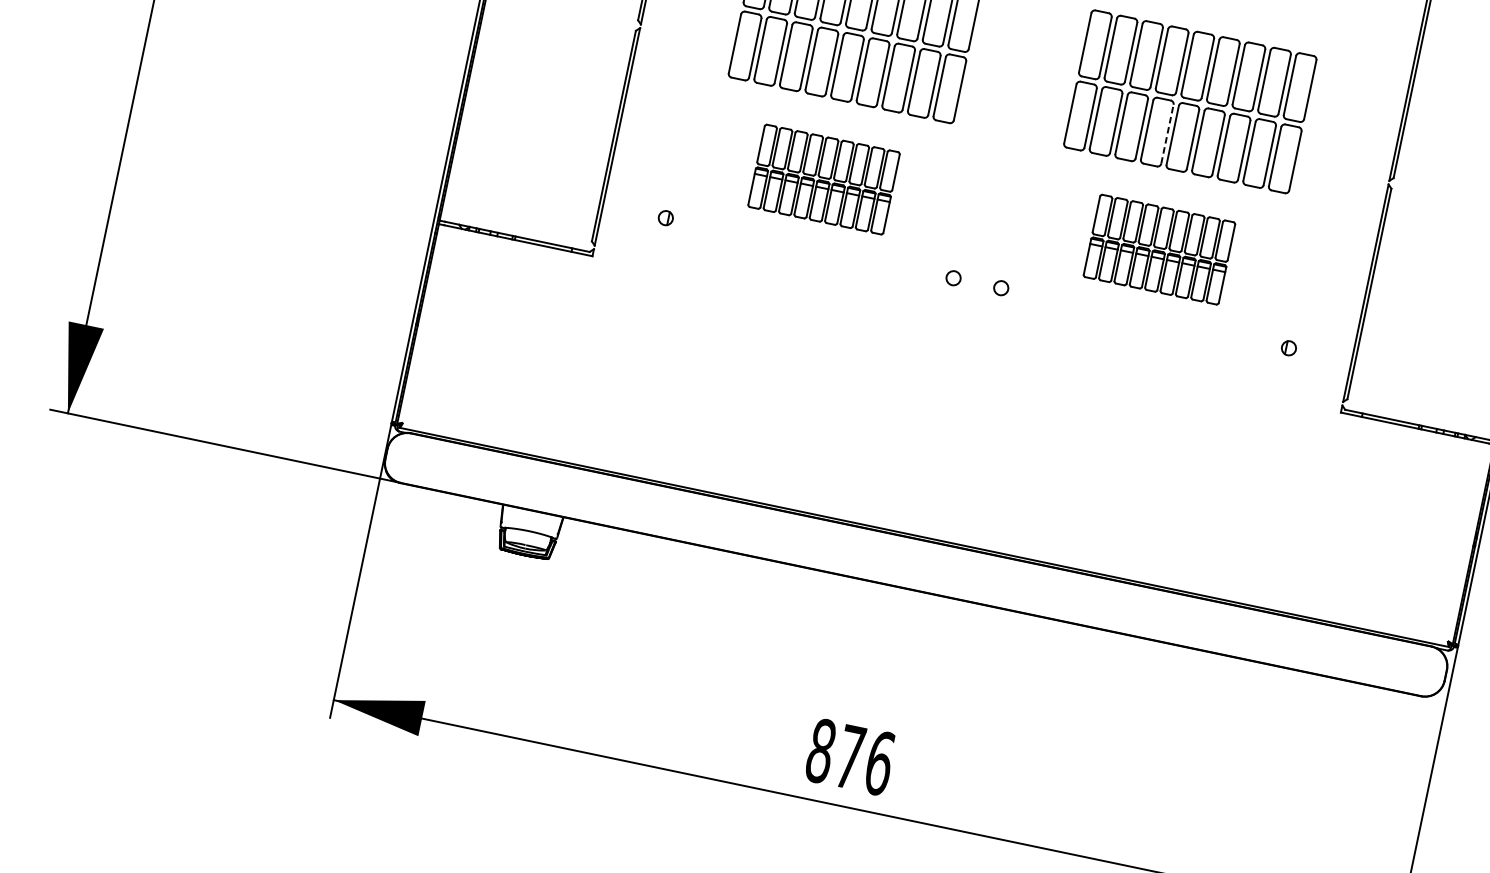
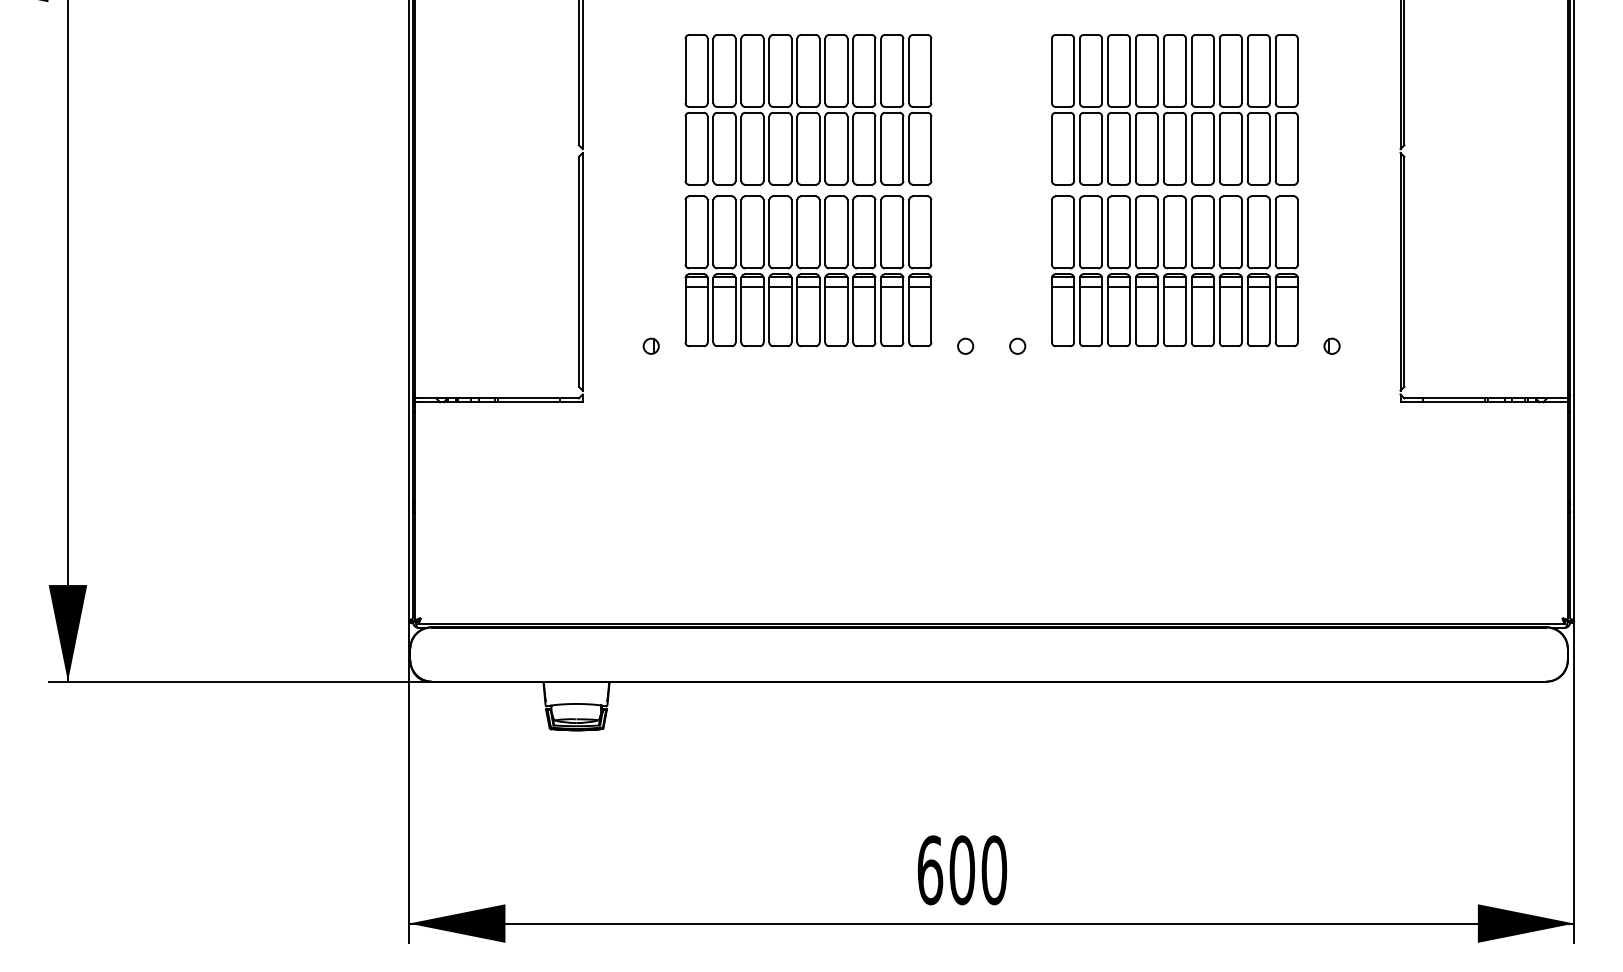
line: (1167, 134) -> (1158, 148), dashed -> solid
part: (824, 179) -> (808, 271), size x1.67
part: (1159, 249) -> (1174, 271), size x1.67
text: (850, 757) -> (962, 870), 876 -> 600

